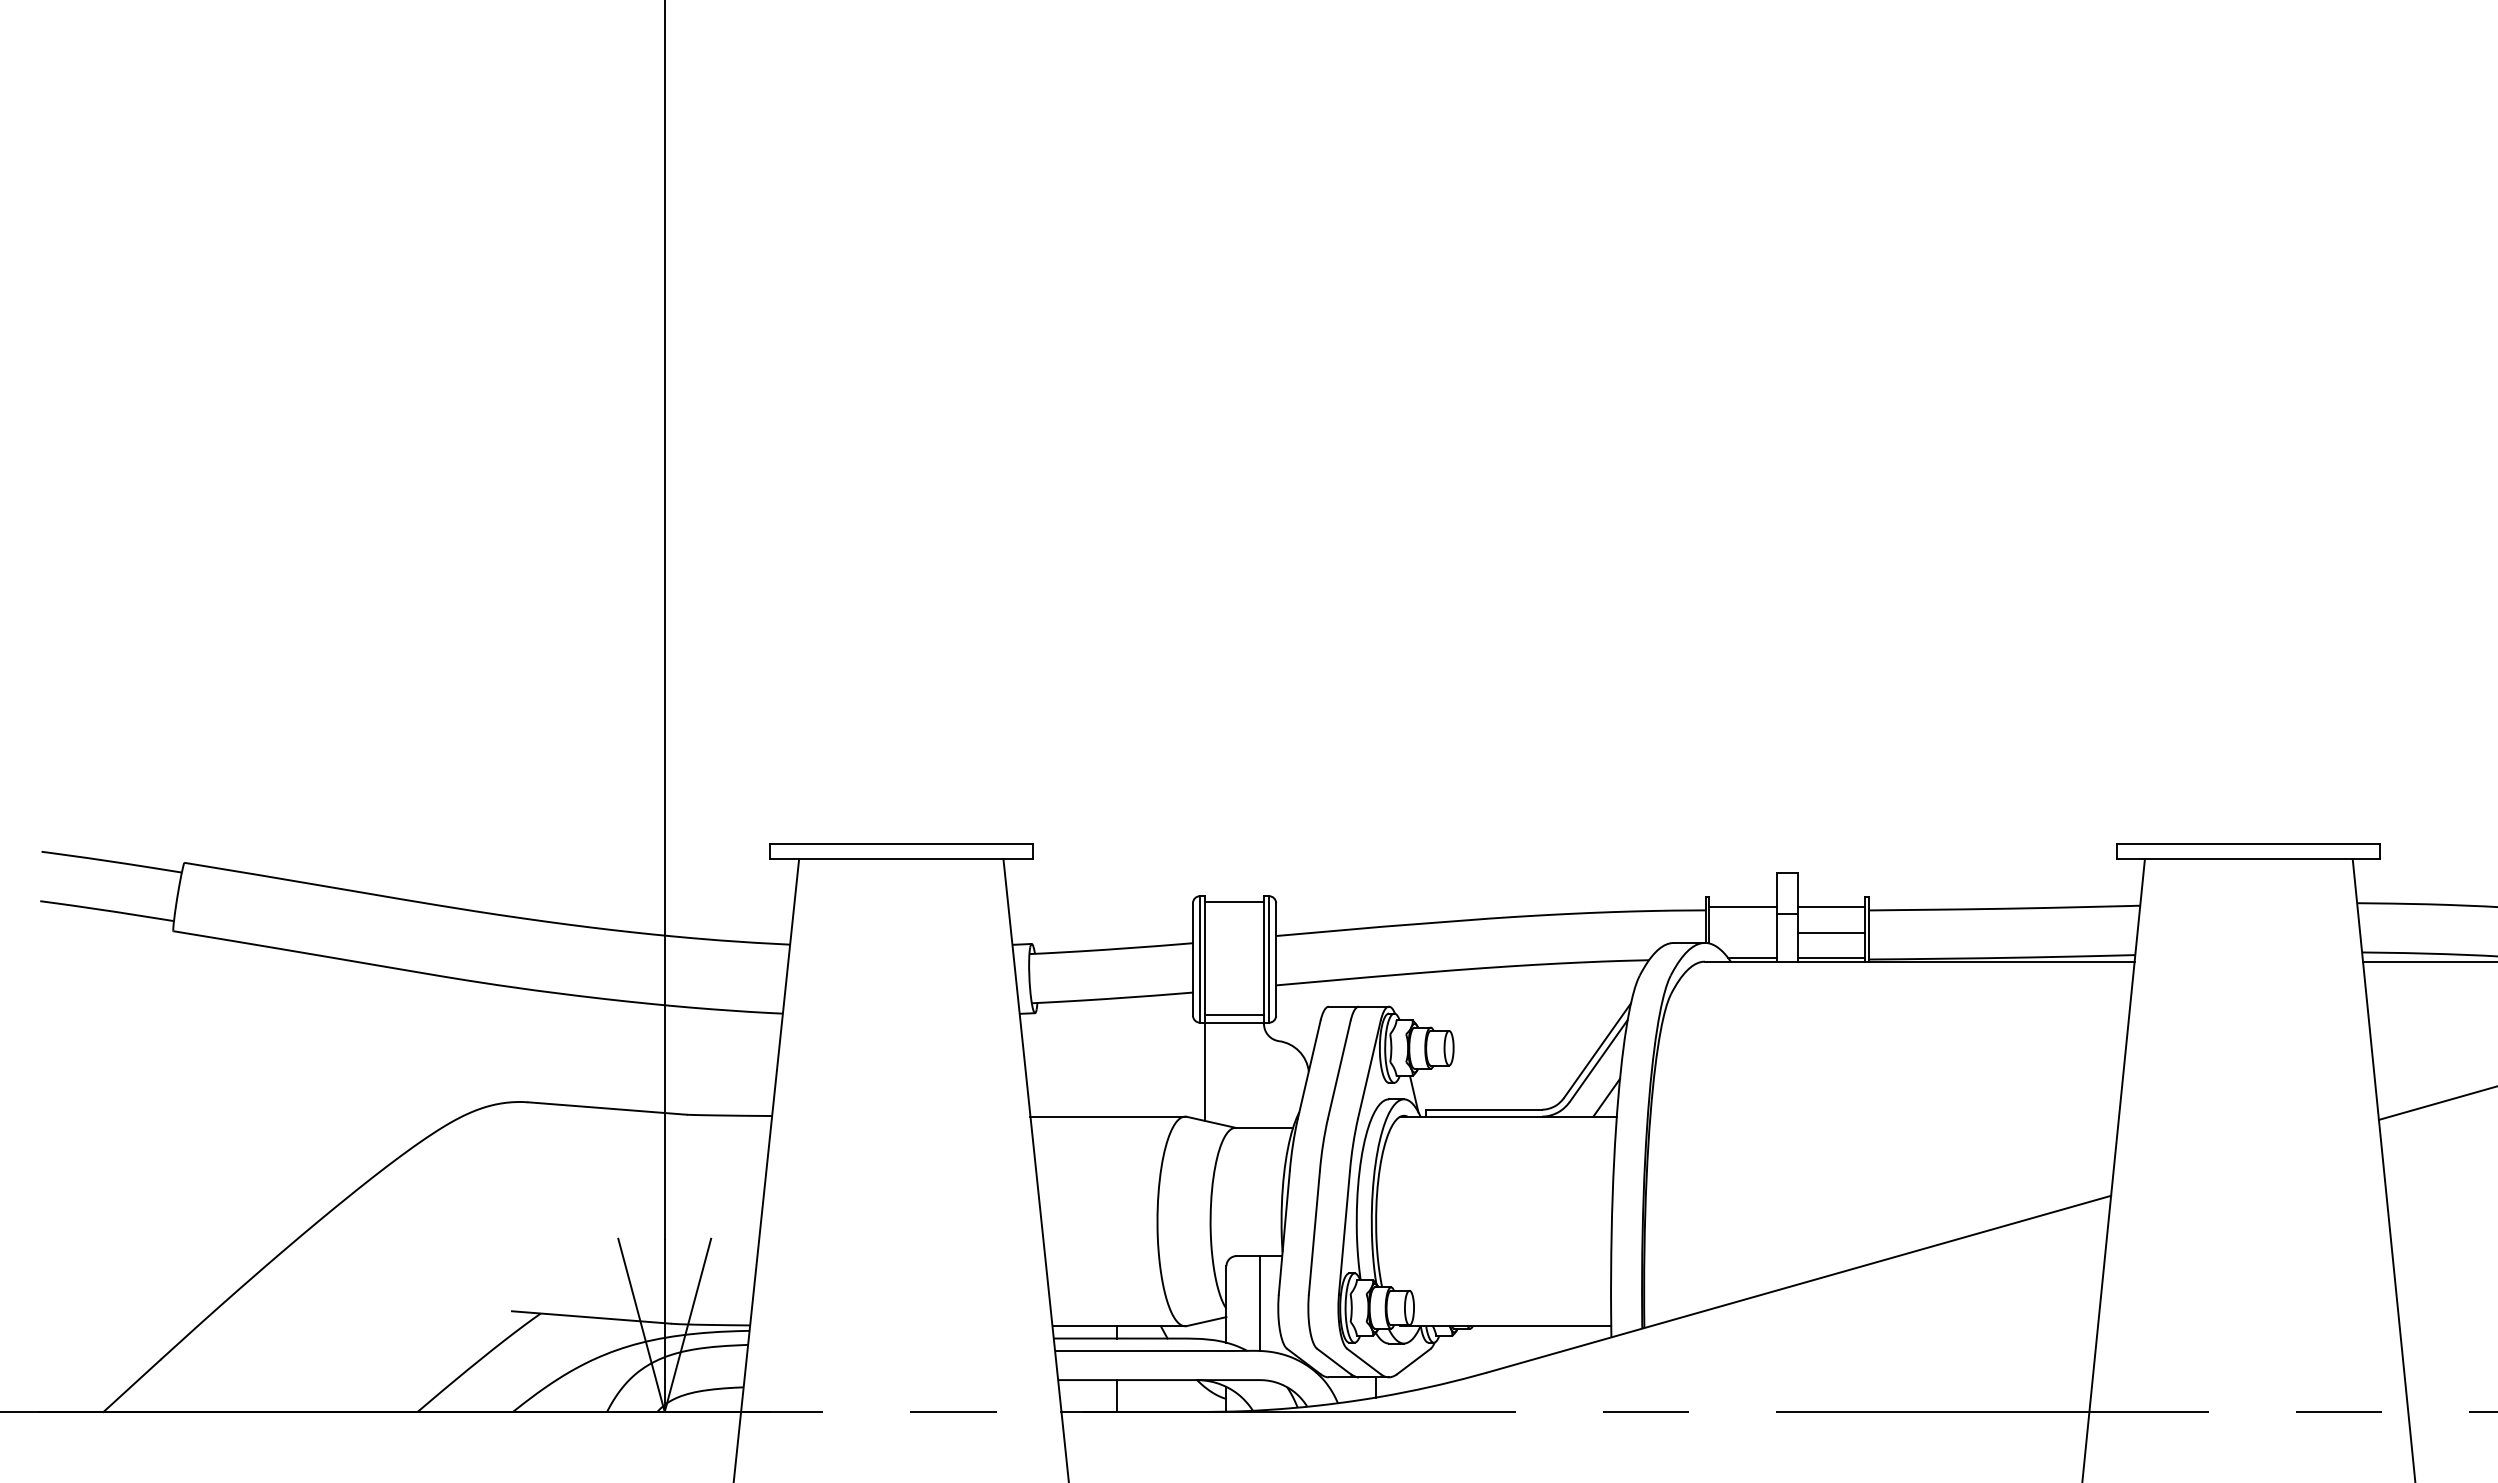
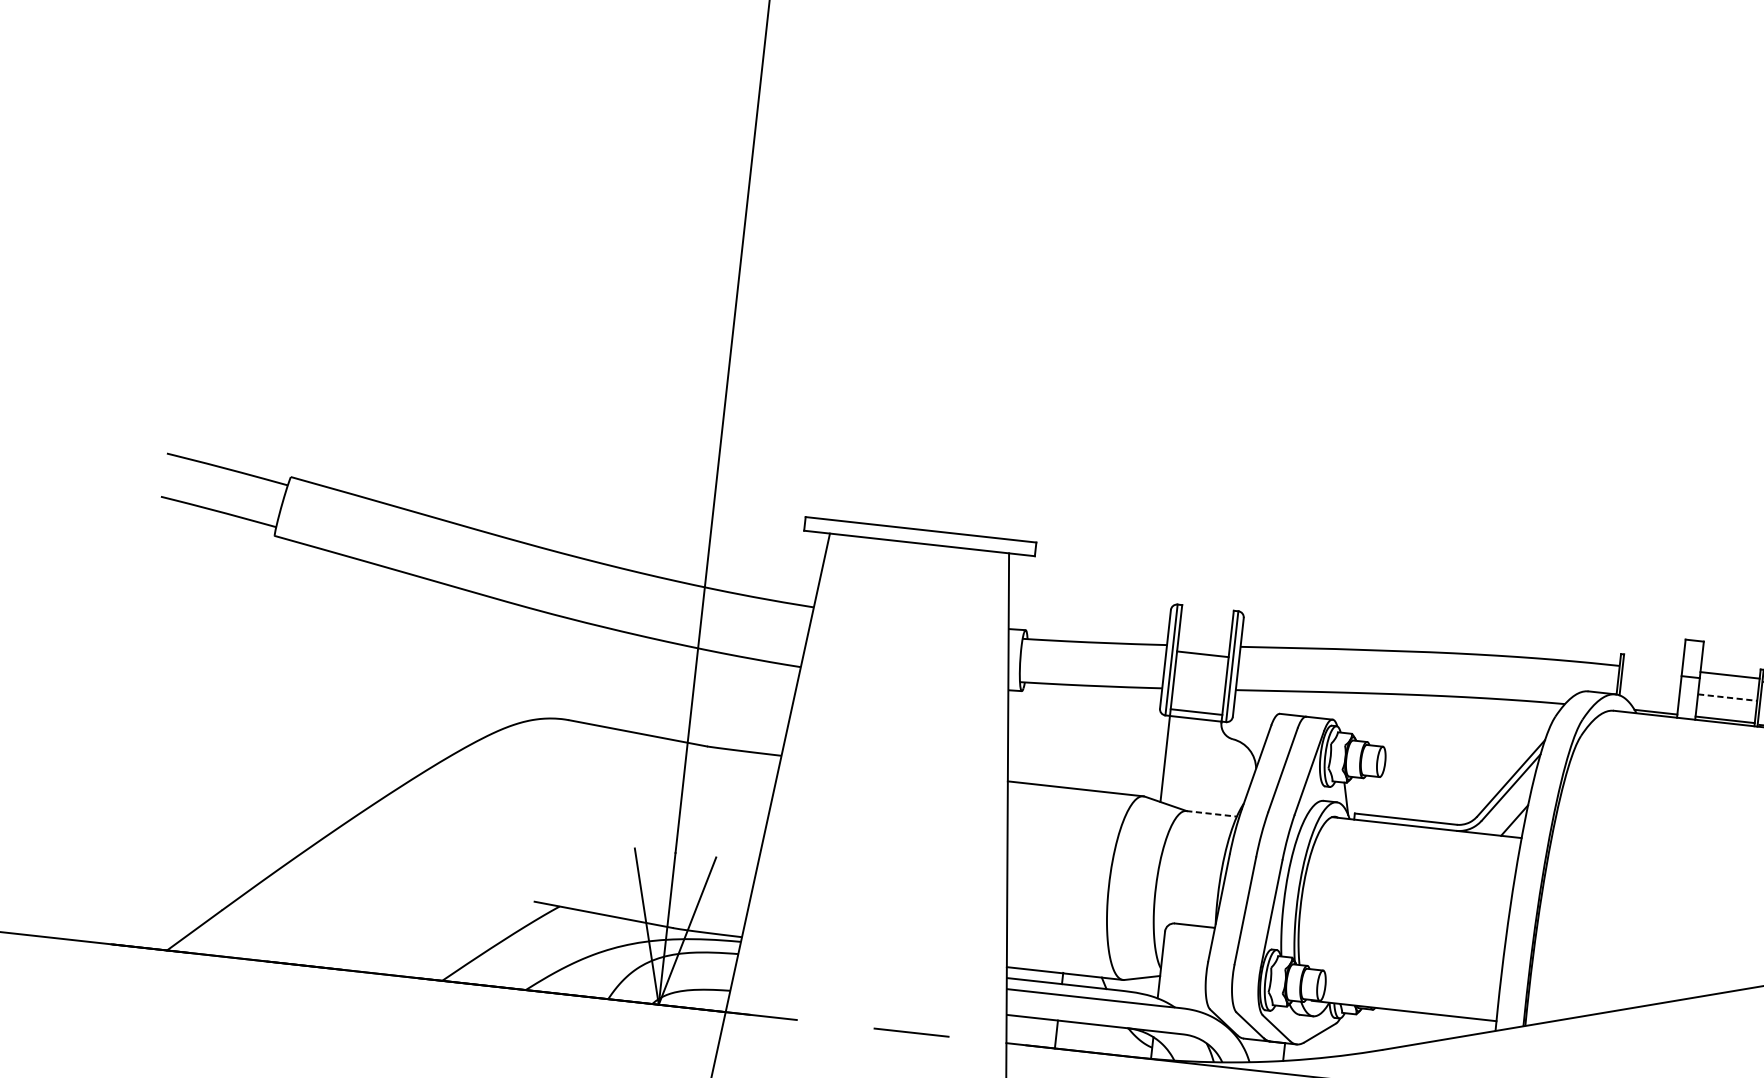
line: (1234, 902) -> (1202, 654), moved
line: (1743, 907) -> (1652, 667), removed
line: (1831, 932) -> (1727, 697), solid -> dashed
line: (1264, 1127) -> (1211, 813), solid -> dashed
line: (1259, 1303) -> (1190, 967), removed

